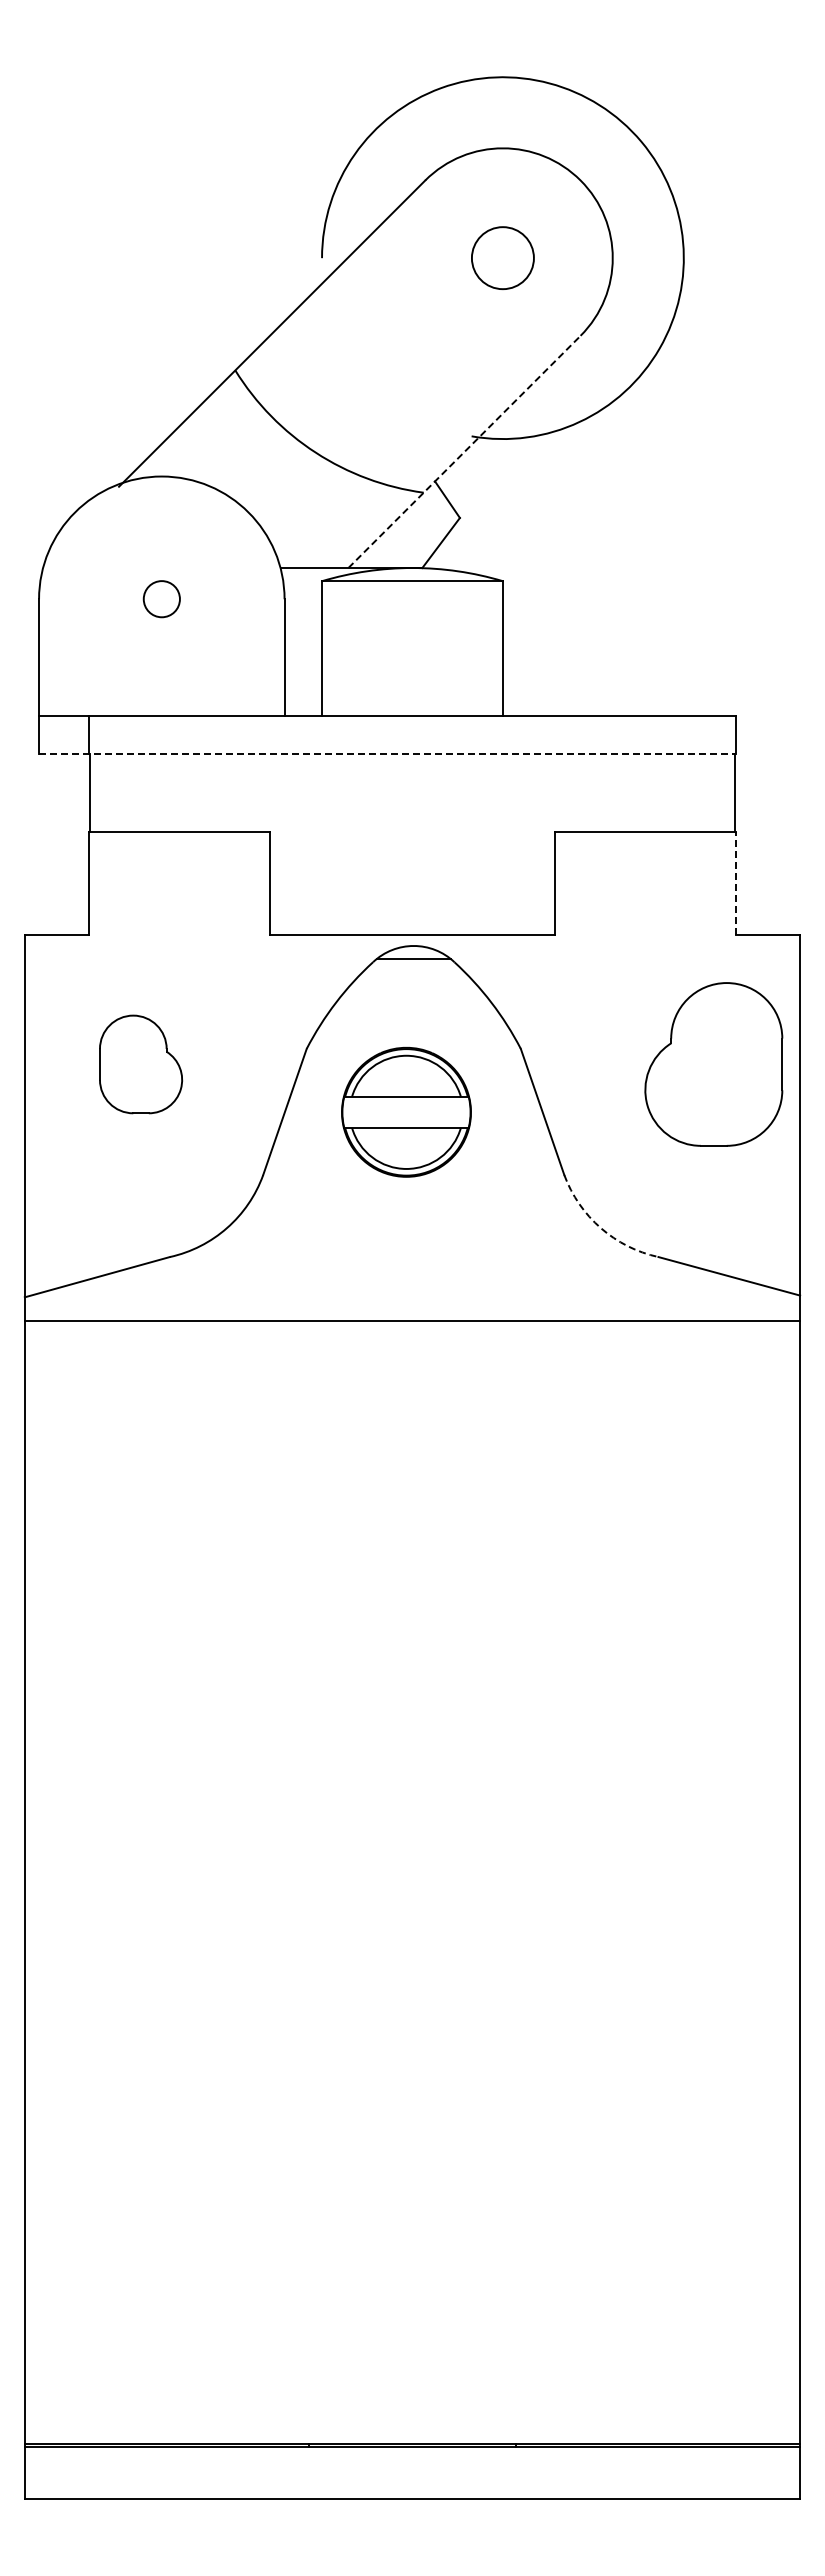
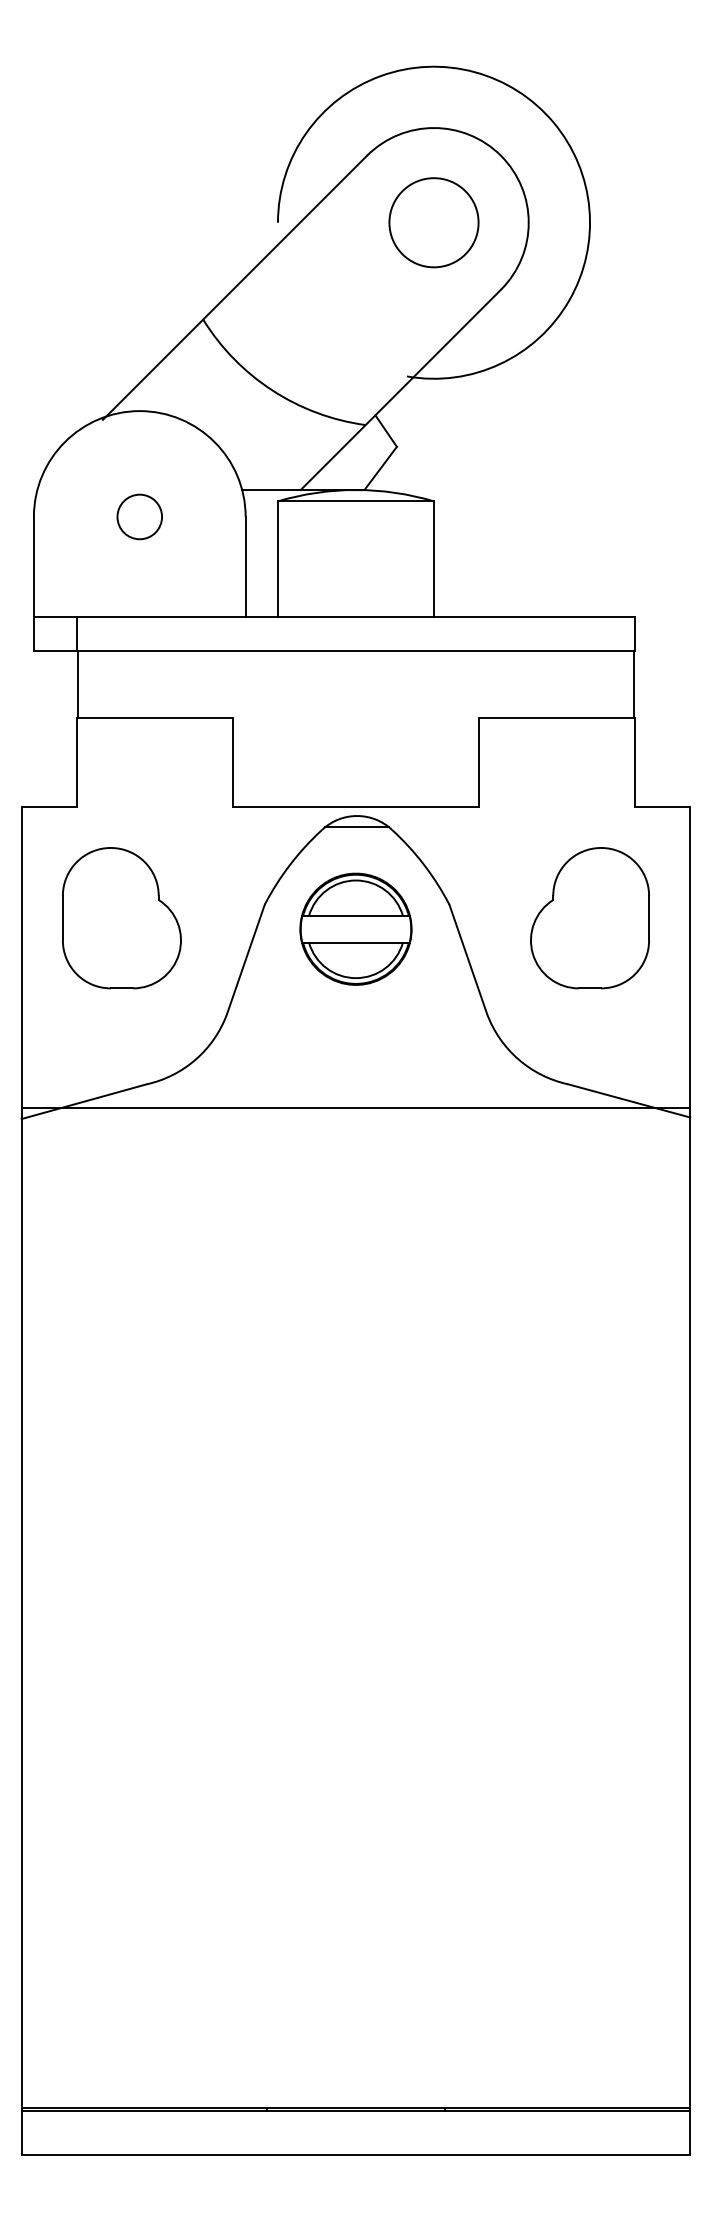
circle: (502, 257) -> (433, 222), size x1.67
line: (464, 451) -> (400, 389), dashed -> solid
circle: (161, 598) -> (139, 516), size x1.43
line: (387, 754) -> (334, 650), dashed -> solid
line: (735, 883) -> (634, 762), dashed -> solid
part: (140, 1064) -> (121, 918), size x1.67
part: (713, 1064) -> (589, 918), moved
part: (406, 1112) -> (356, 929), moved
arc: (600, 1228) -> (518, 1059), dashed -> solid
line: (412, 1321) -> (356, 1107), moved

